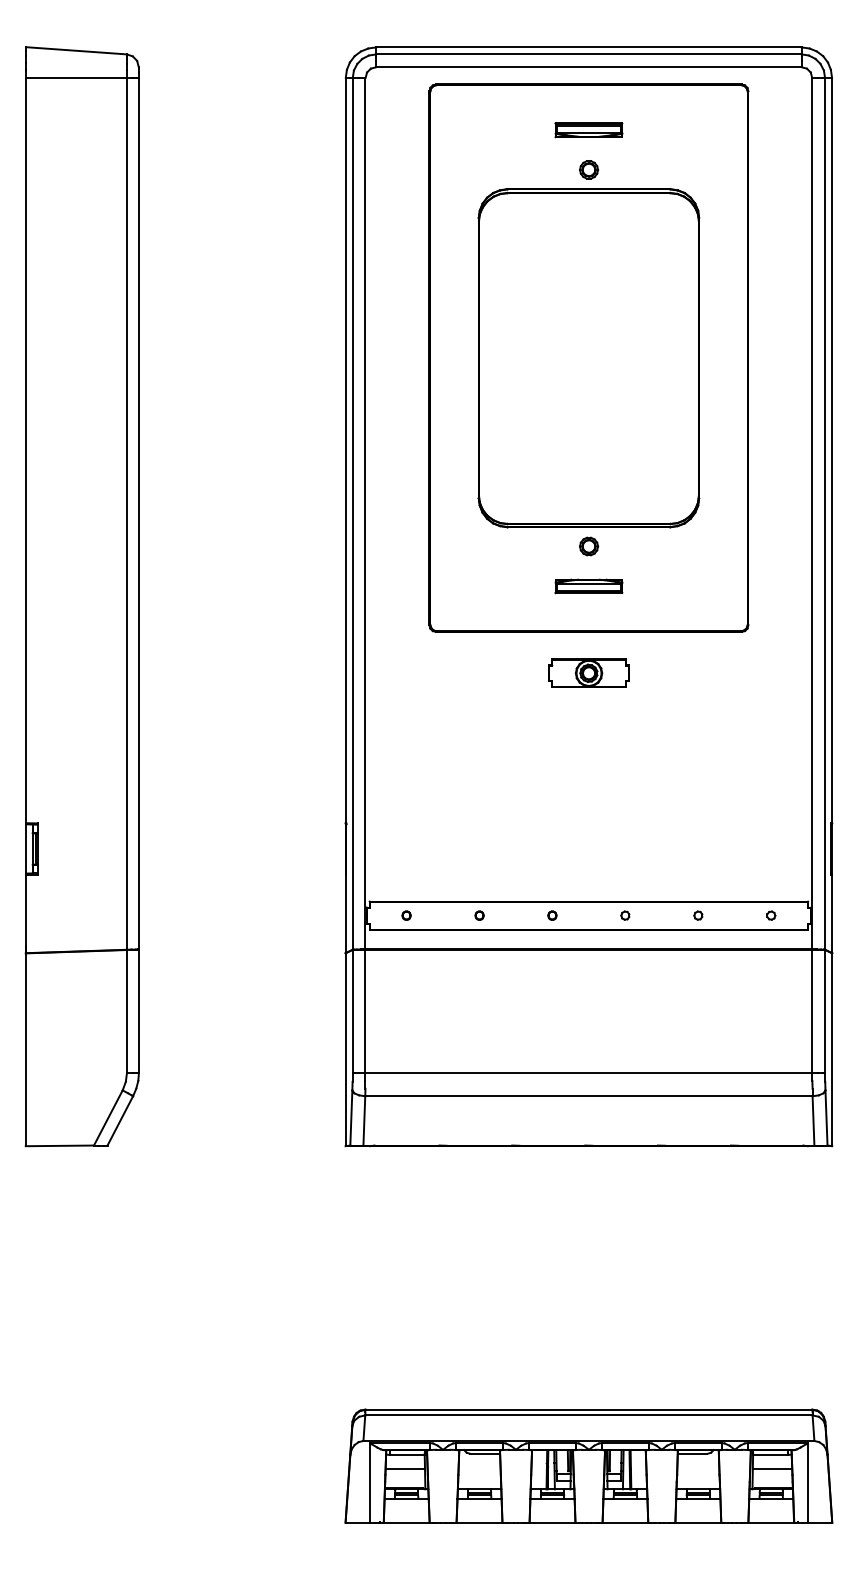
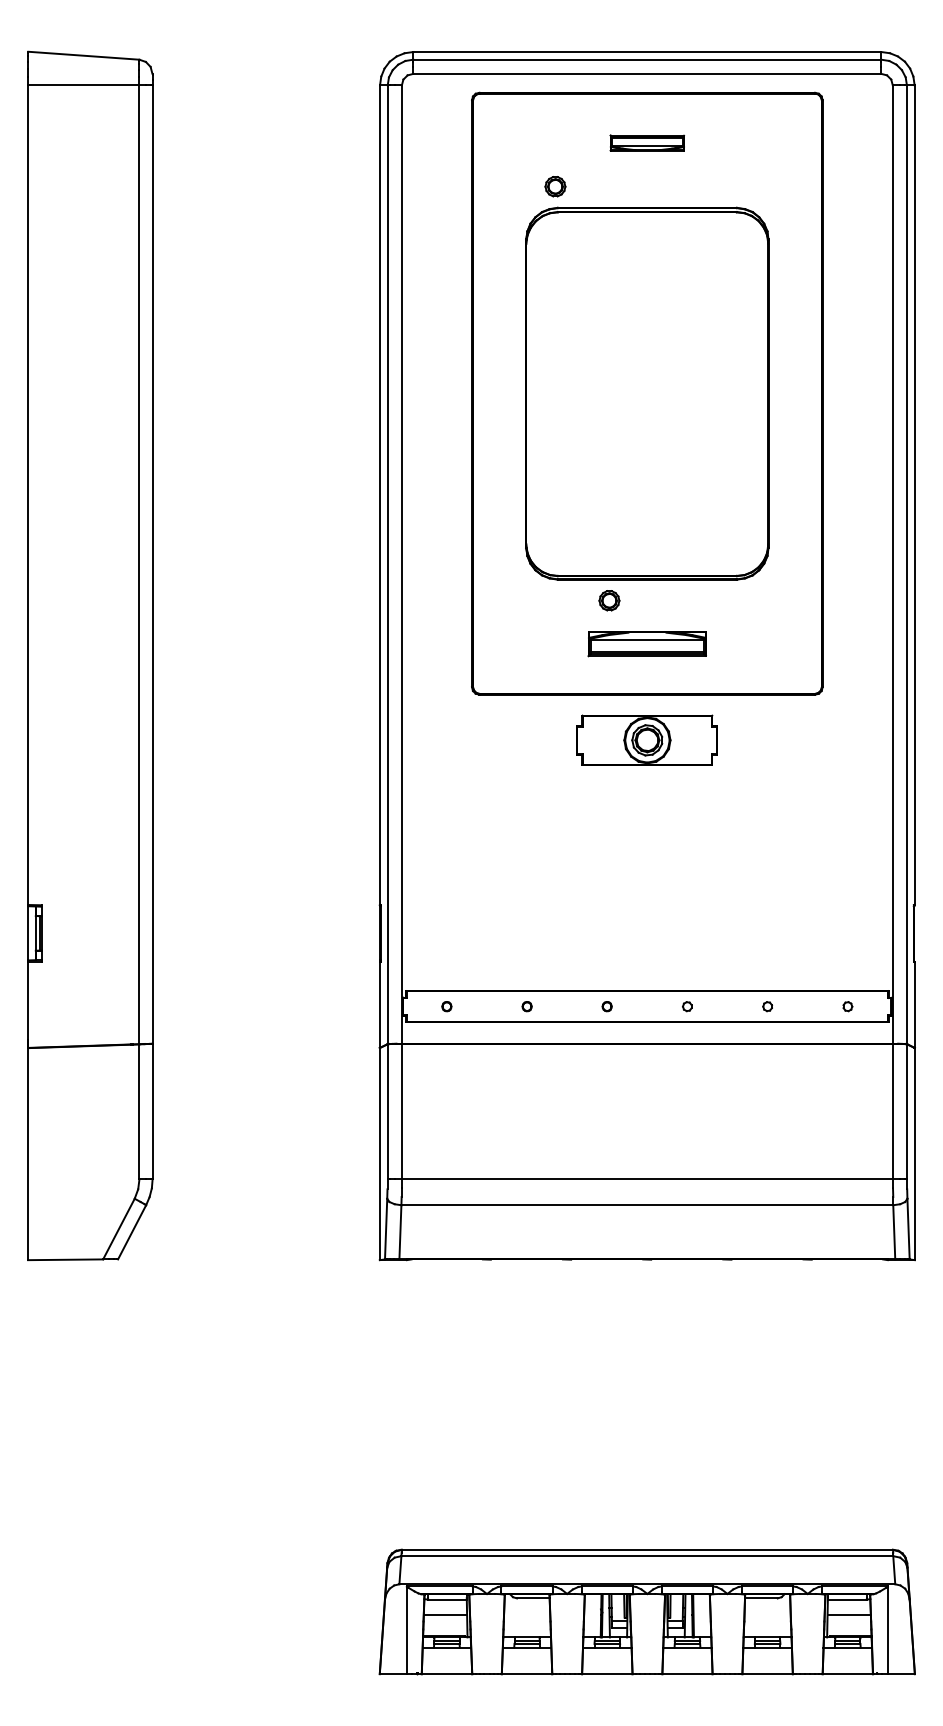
part: (589, 169) -> (555, 186), moved
part: (589, 546) -> (609, 600), moved
part: (589, 586) -> (647, 644), size x1.6
part: (589, 672) -> (647, 739), size x1.6

